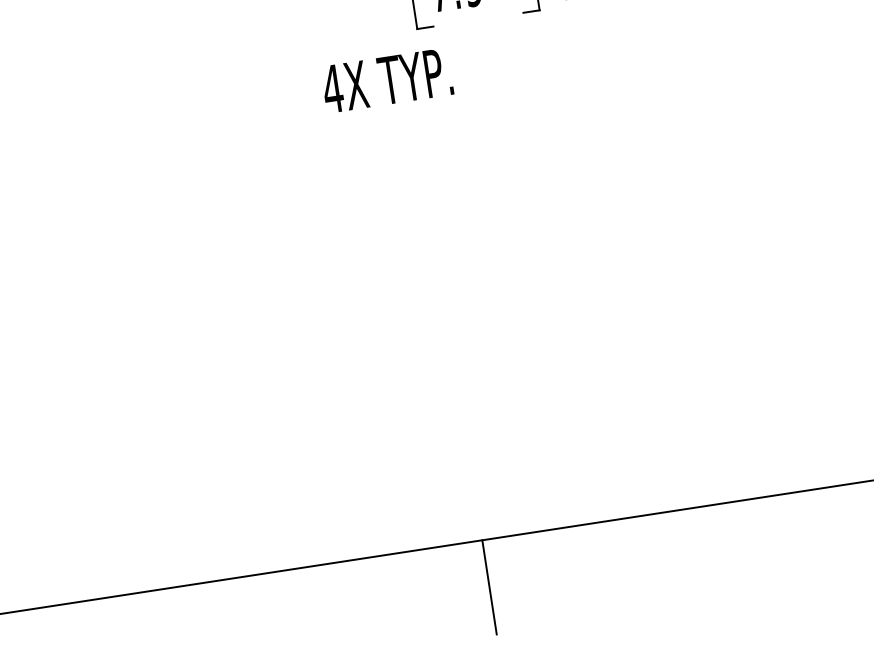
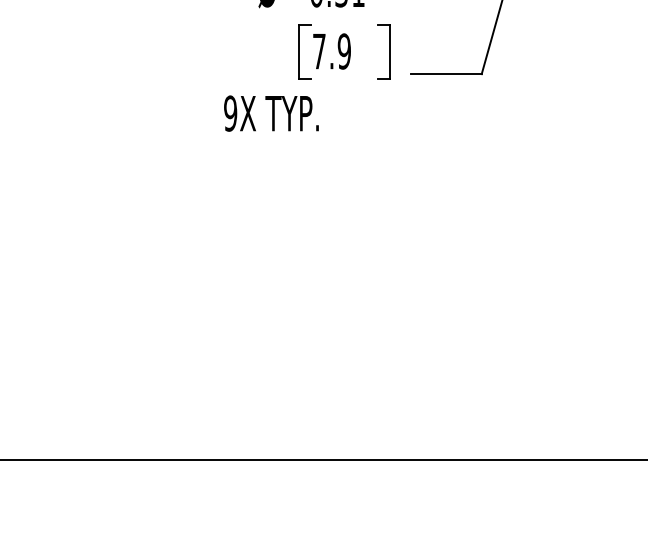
text: (332, 88) -> (230, 113), 4X -> 9X
line: (489, 586) -> (289, 494), removed

